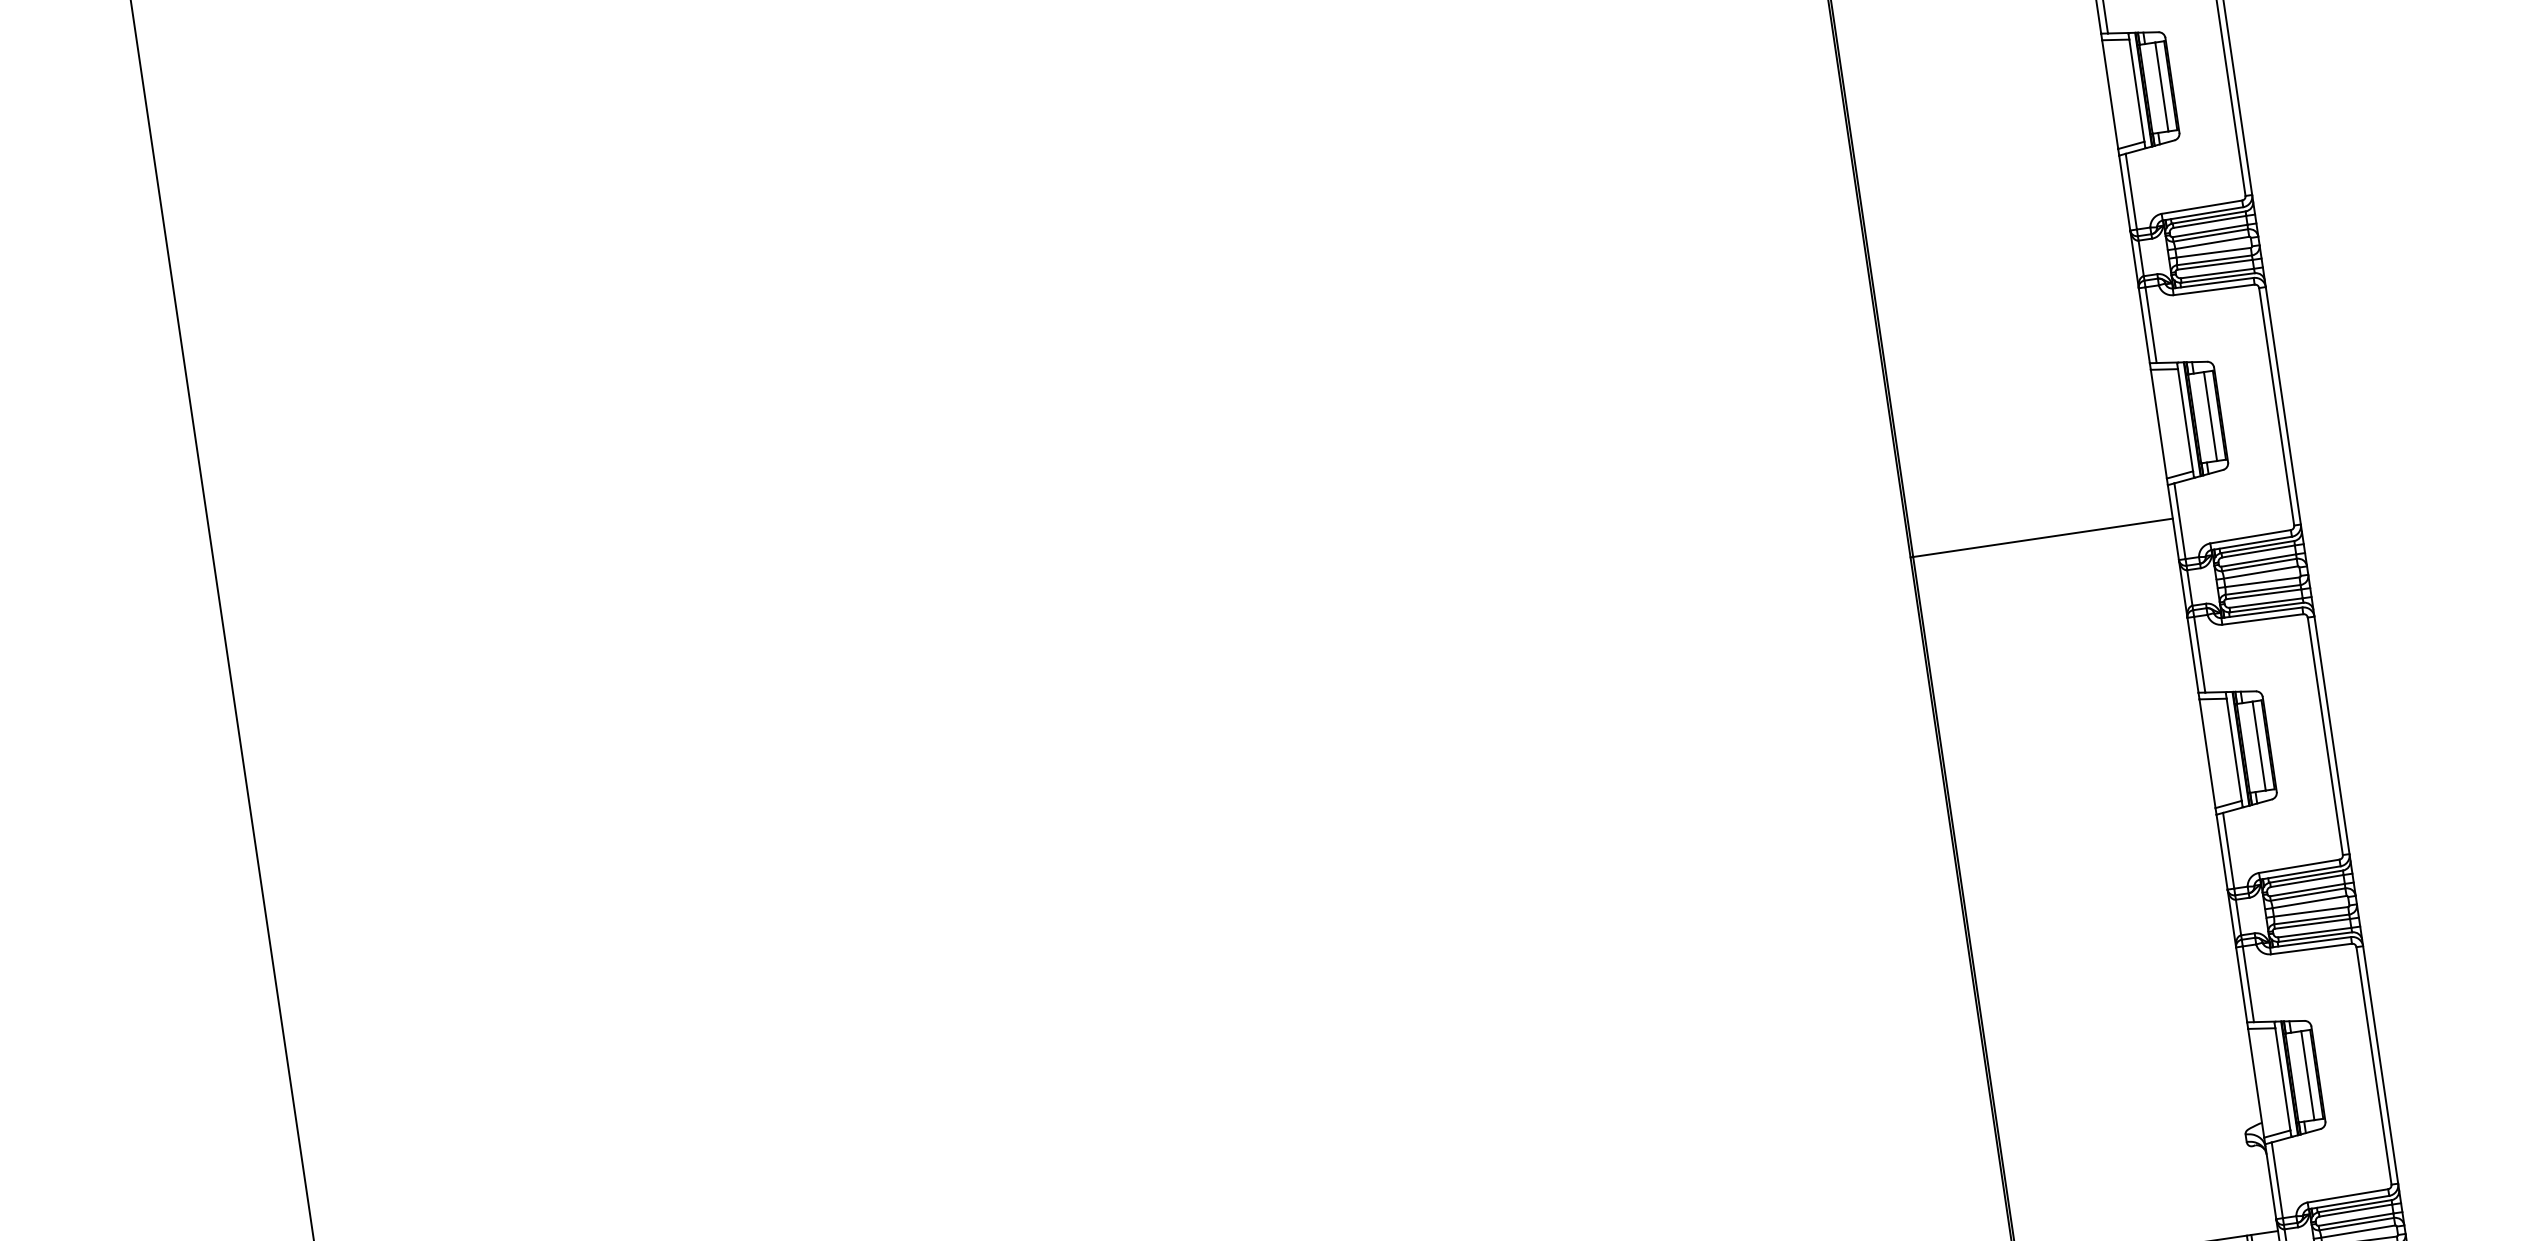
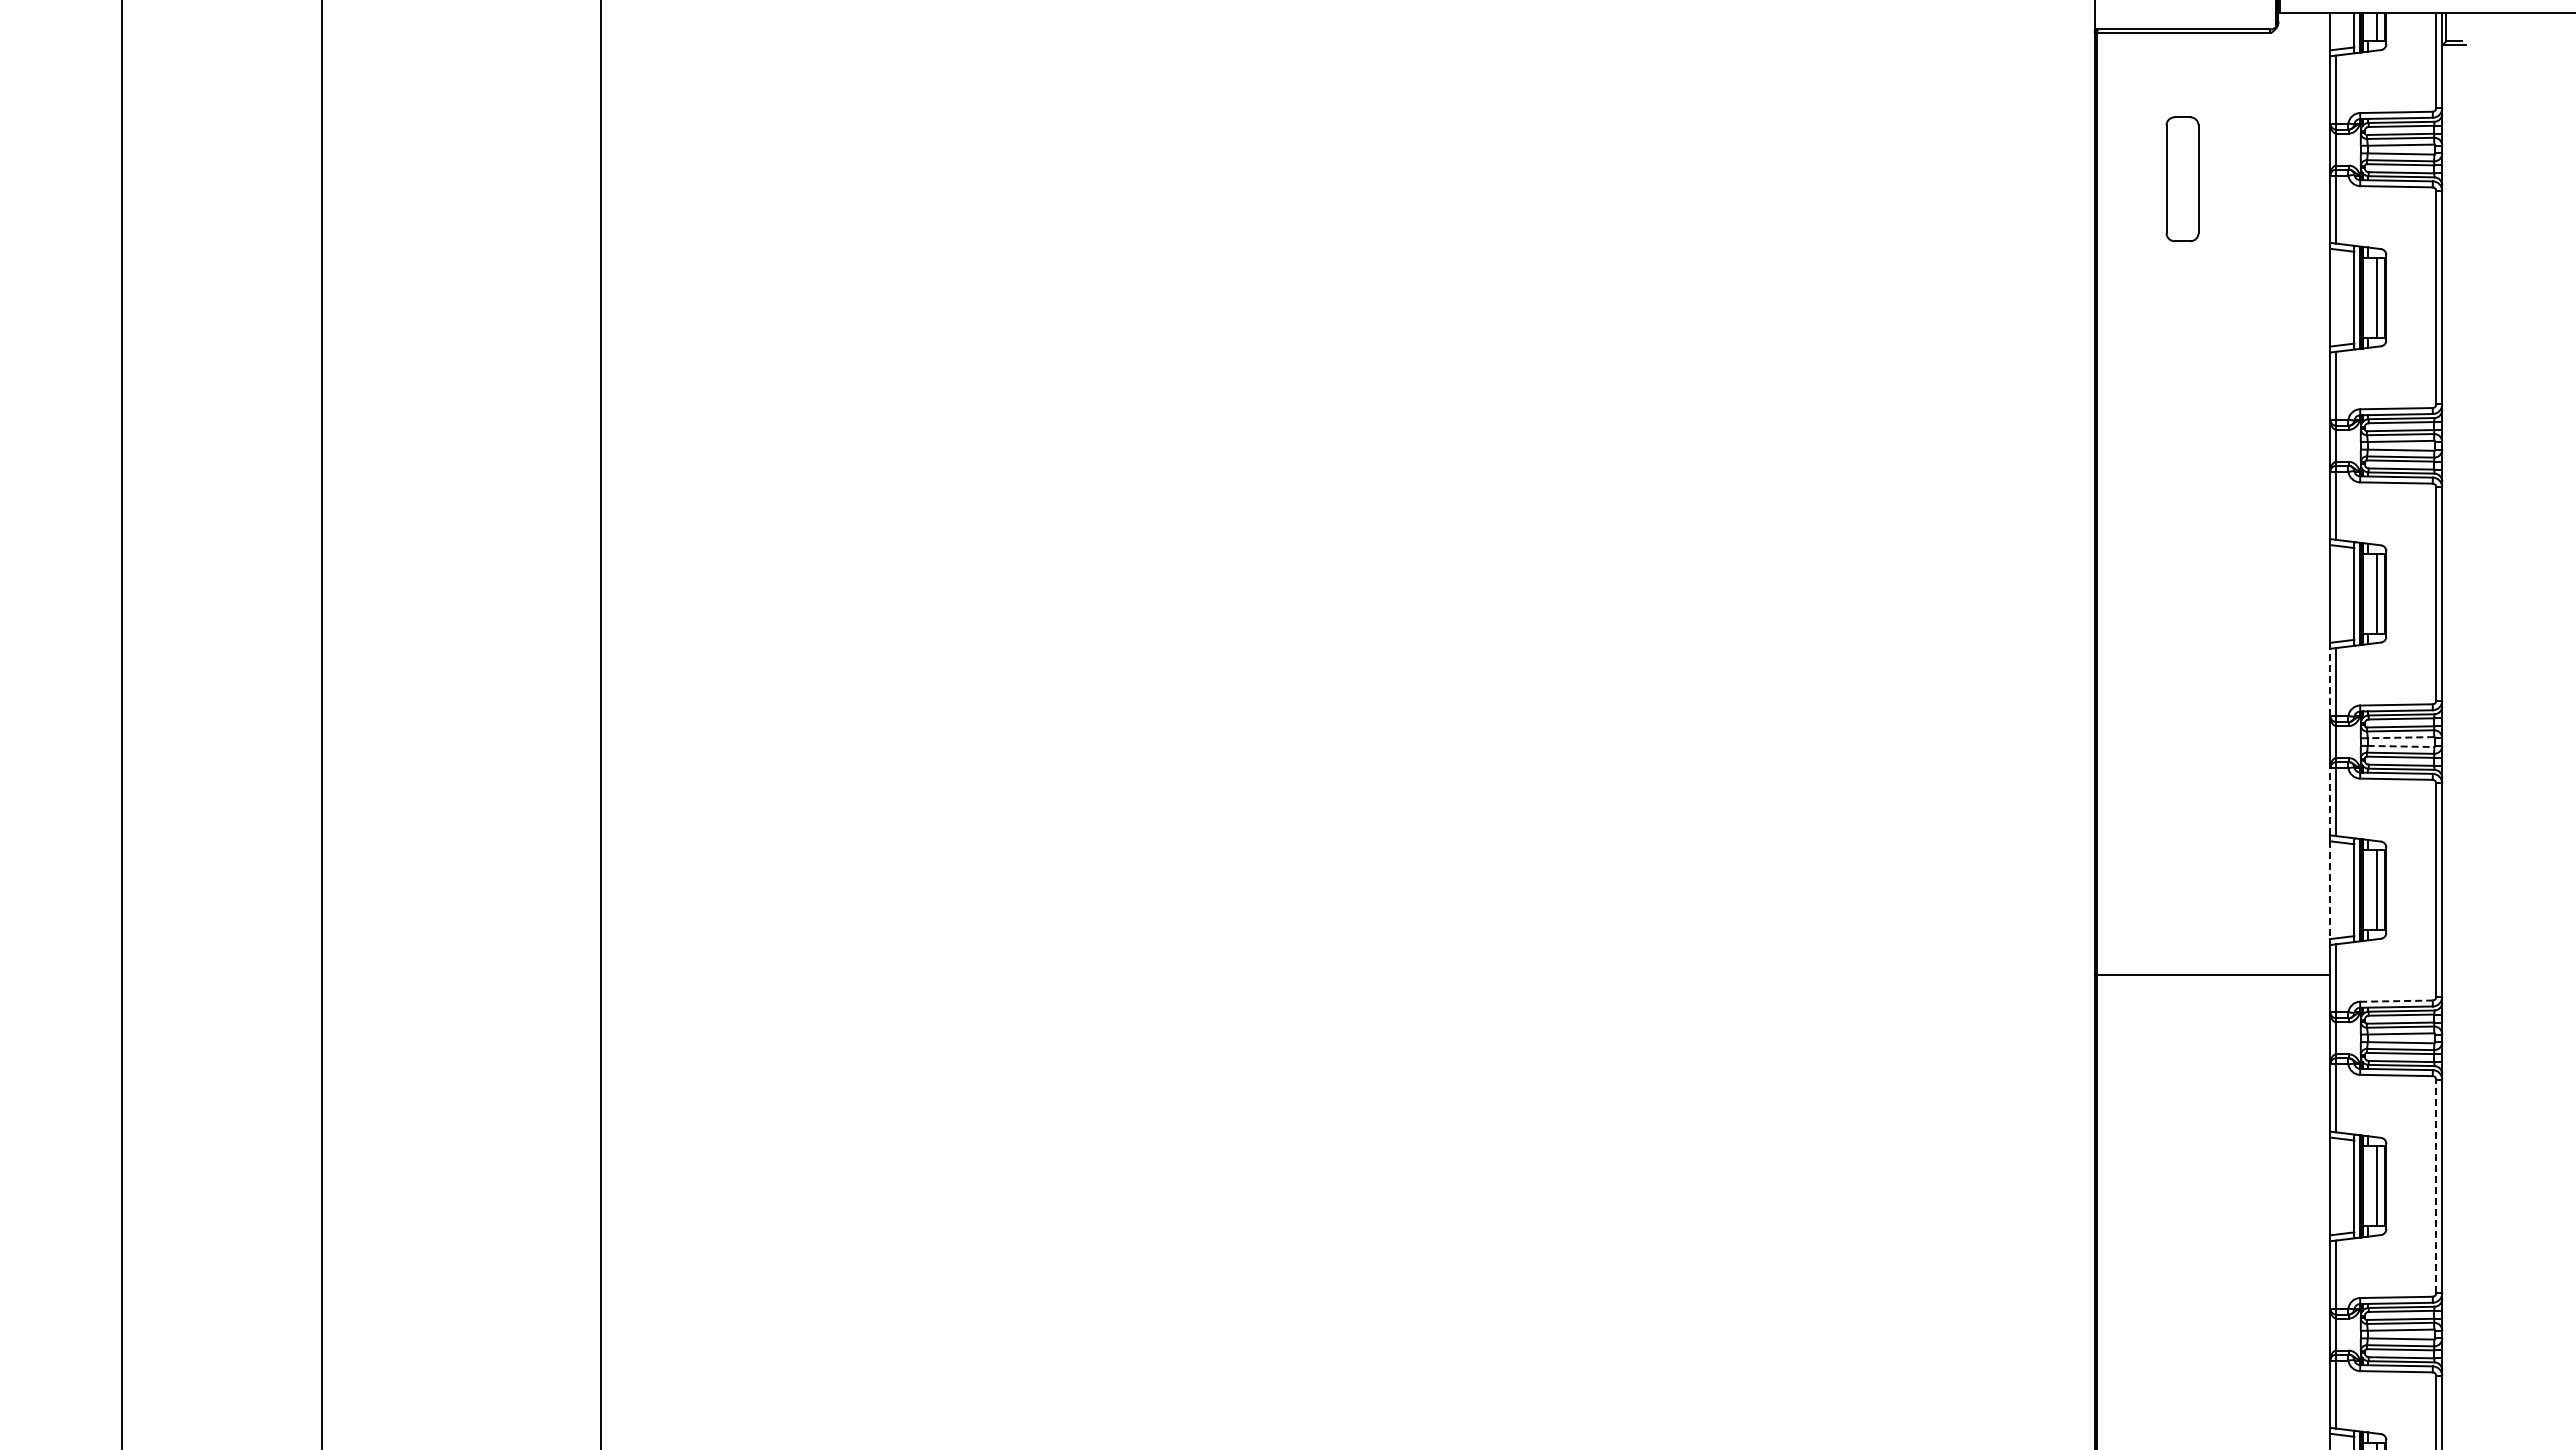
line: (2124, 193) -> (2330, 682), solid -> dashed
line: (2211, 242) -> (2400, 737), solid -> dashed
line: (2214, 252) -> (2401, 746), solid -> dashed
line: (2144, 325) -> (2330, 801), solid -> dashed
line: (2159, 424) -> (2330, 890), solid -> dashed
line: (2250, 537) -> (2396, 1001), solid -> dashed
line: (2325, 736) -> (2436, 1186), solid -> dashed

